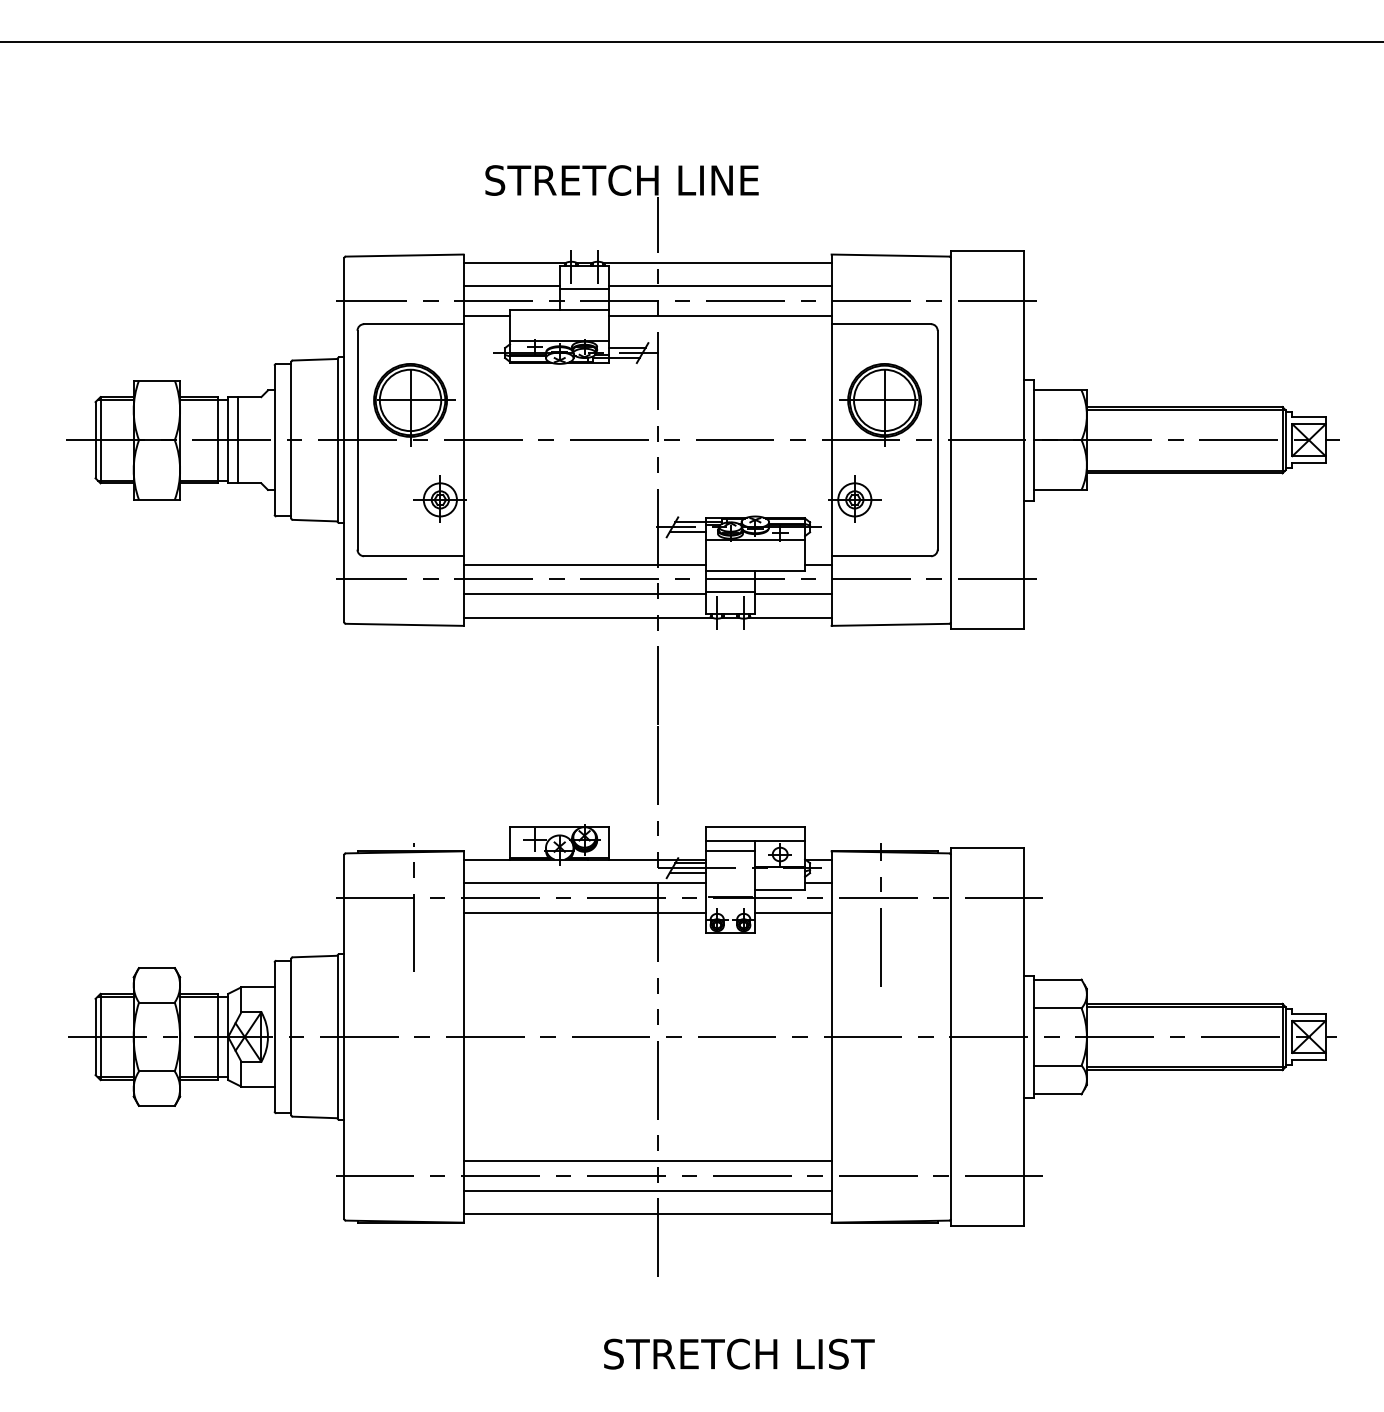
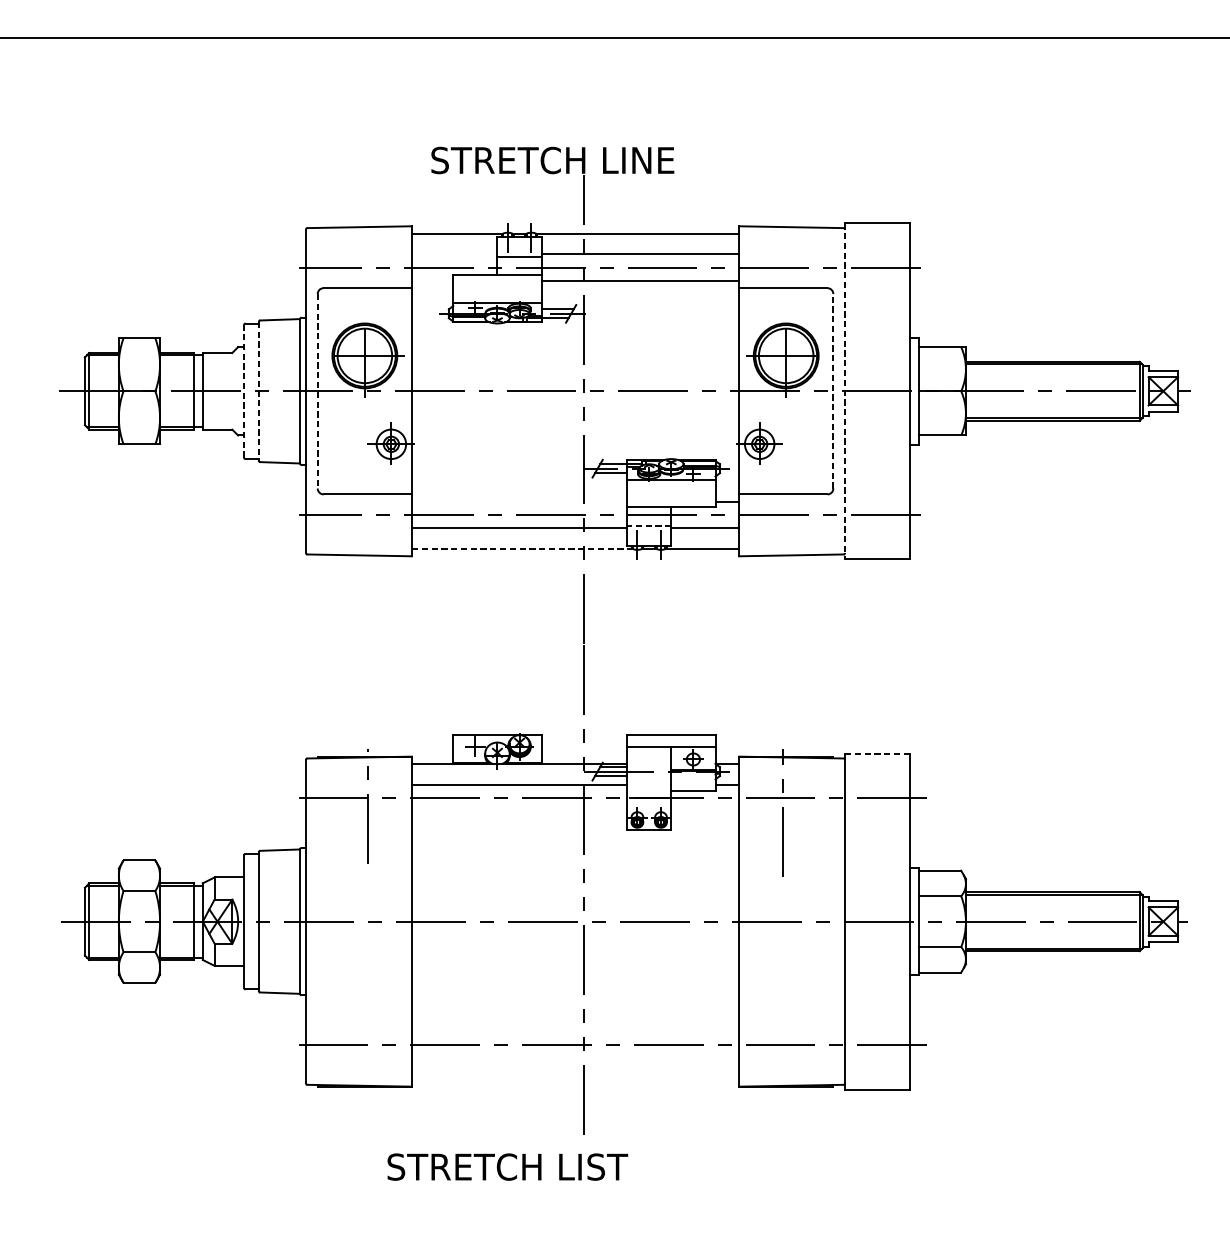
line: (511, 286) -> (454, 254), removed
line: (486, 315) -> (432, 280), removed
line: (937, 439) -> (833, 390), solid -> dashed
line: (238, 440) -> (211, 391), removed
line: (274, 440) -> (243, 391), solid -> dashed
line: (291, 440) -> (259, 391), solid -> dashed
line: (357, 440) -> (317, 391), solid -> dashed
line: (950, 440) -> (844, 391), solid -> dashed
line: (584, 564) -> (519, 501), removed
line: (730, 591) -> (649, 525), solid -> dashed
line: (588, 617) -> (523, 548), solid -> dashed
line: (987, 848) -> (877, 754), solid -> dashed
line: (730, 850) -> (649, 755), removed
line: (584, 912) -> (519, 811), removed
line: (793, 912) -> (705, 811), removed
line: (647, 1161) -> (575, 1032), removed
line: (647, 1191) -> (575, 1058), removed
line: (647, 1214) -> (575, 1079), removed
text: (739, 1353) -> (507, 1166), moved

